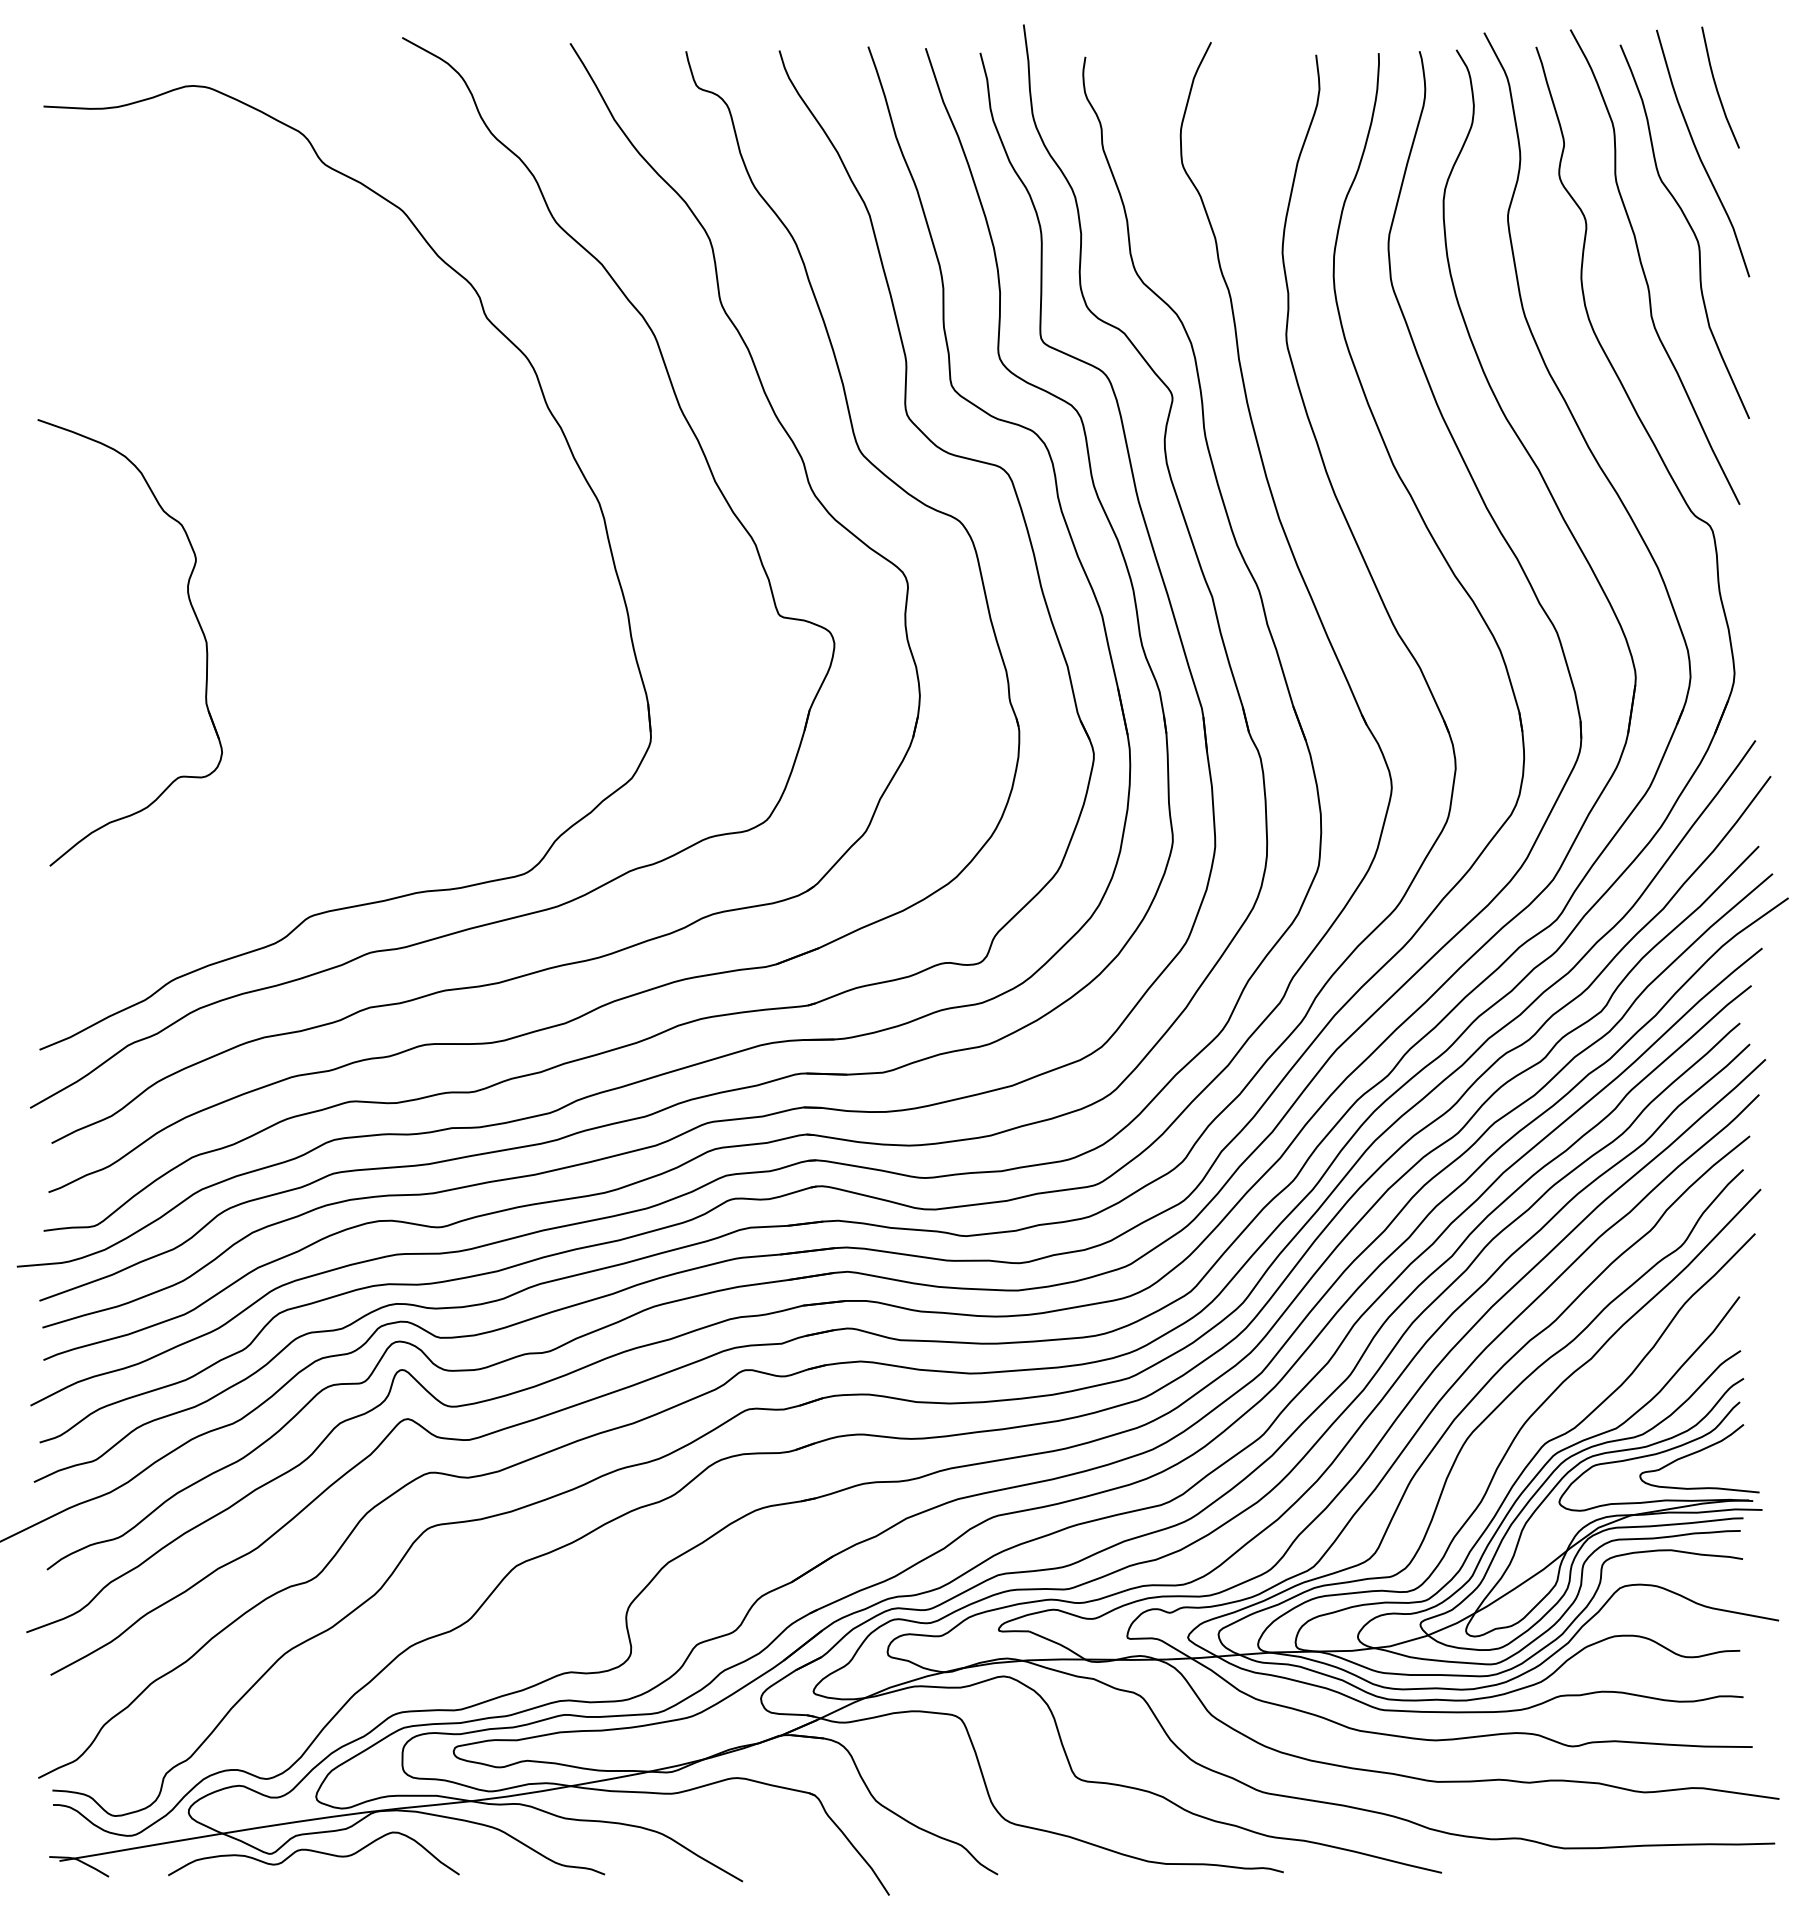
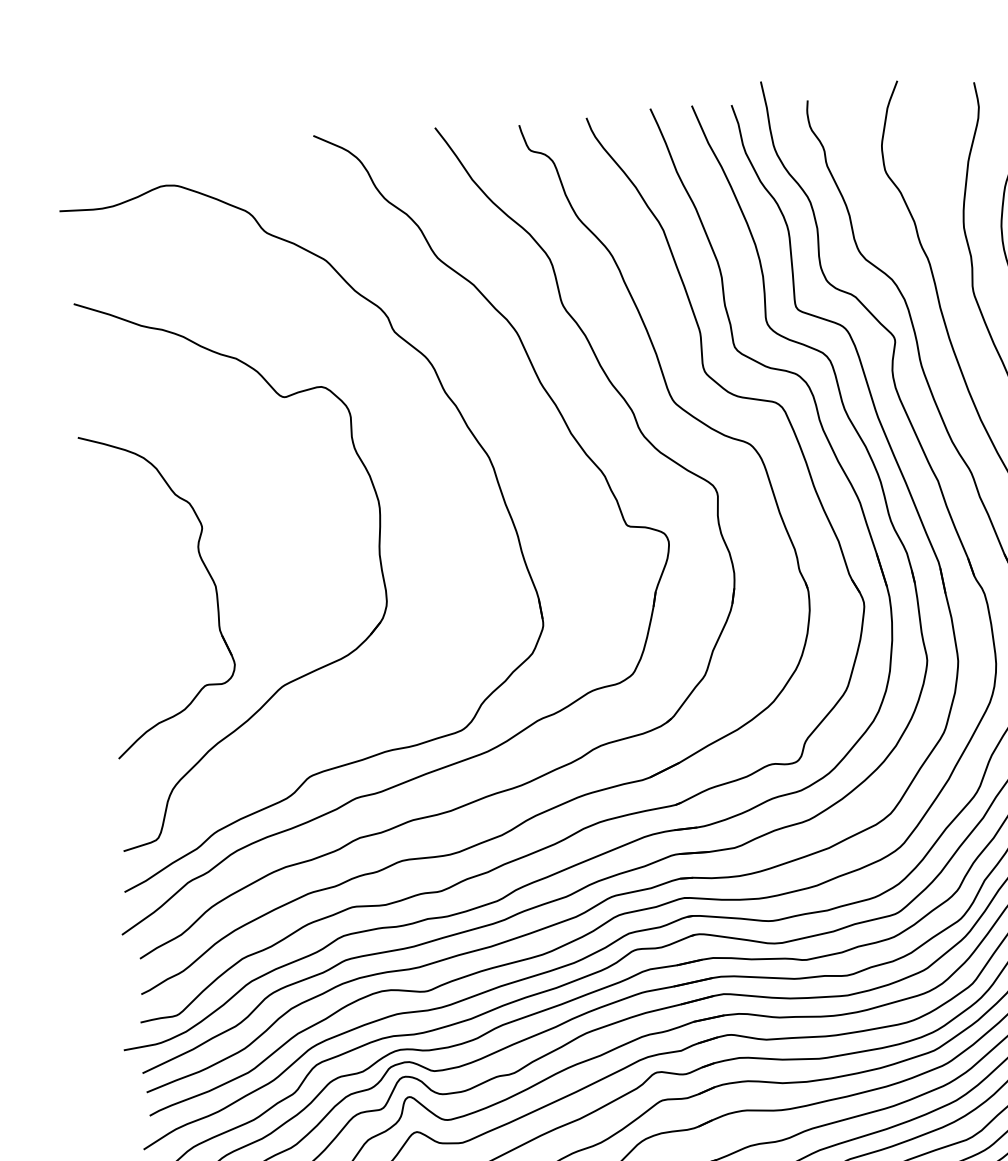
part: (300, 781) -> (293, 679), added

